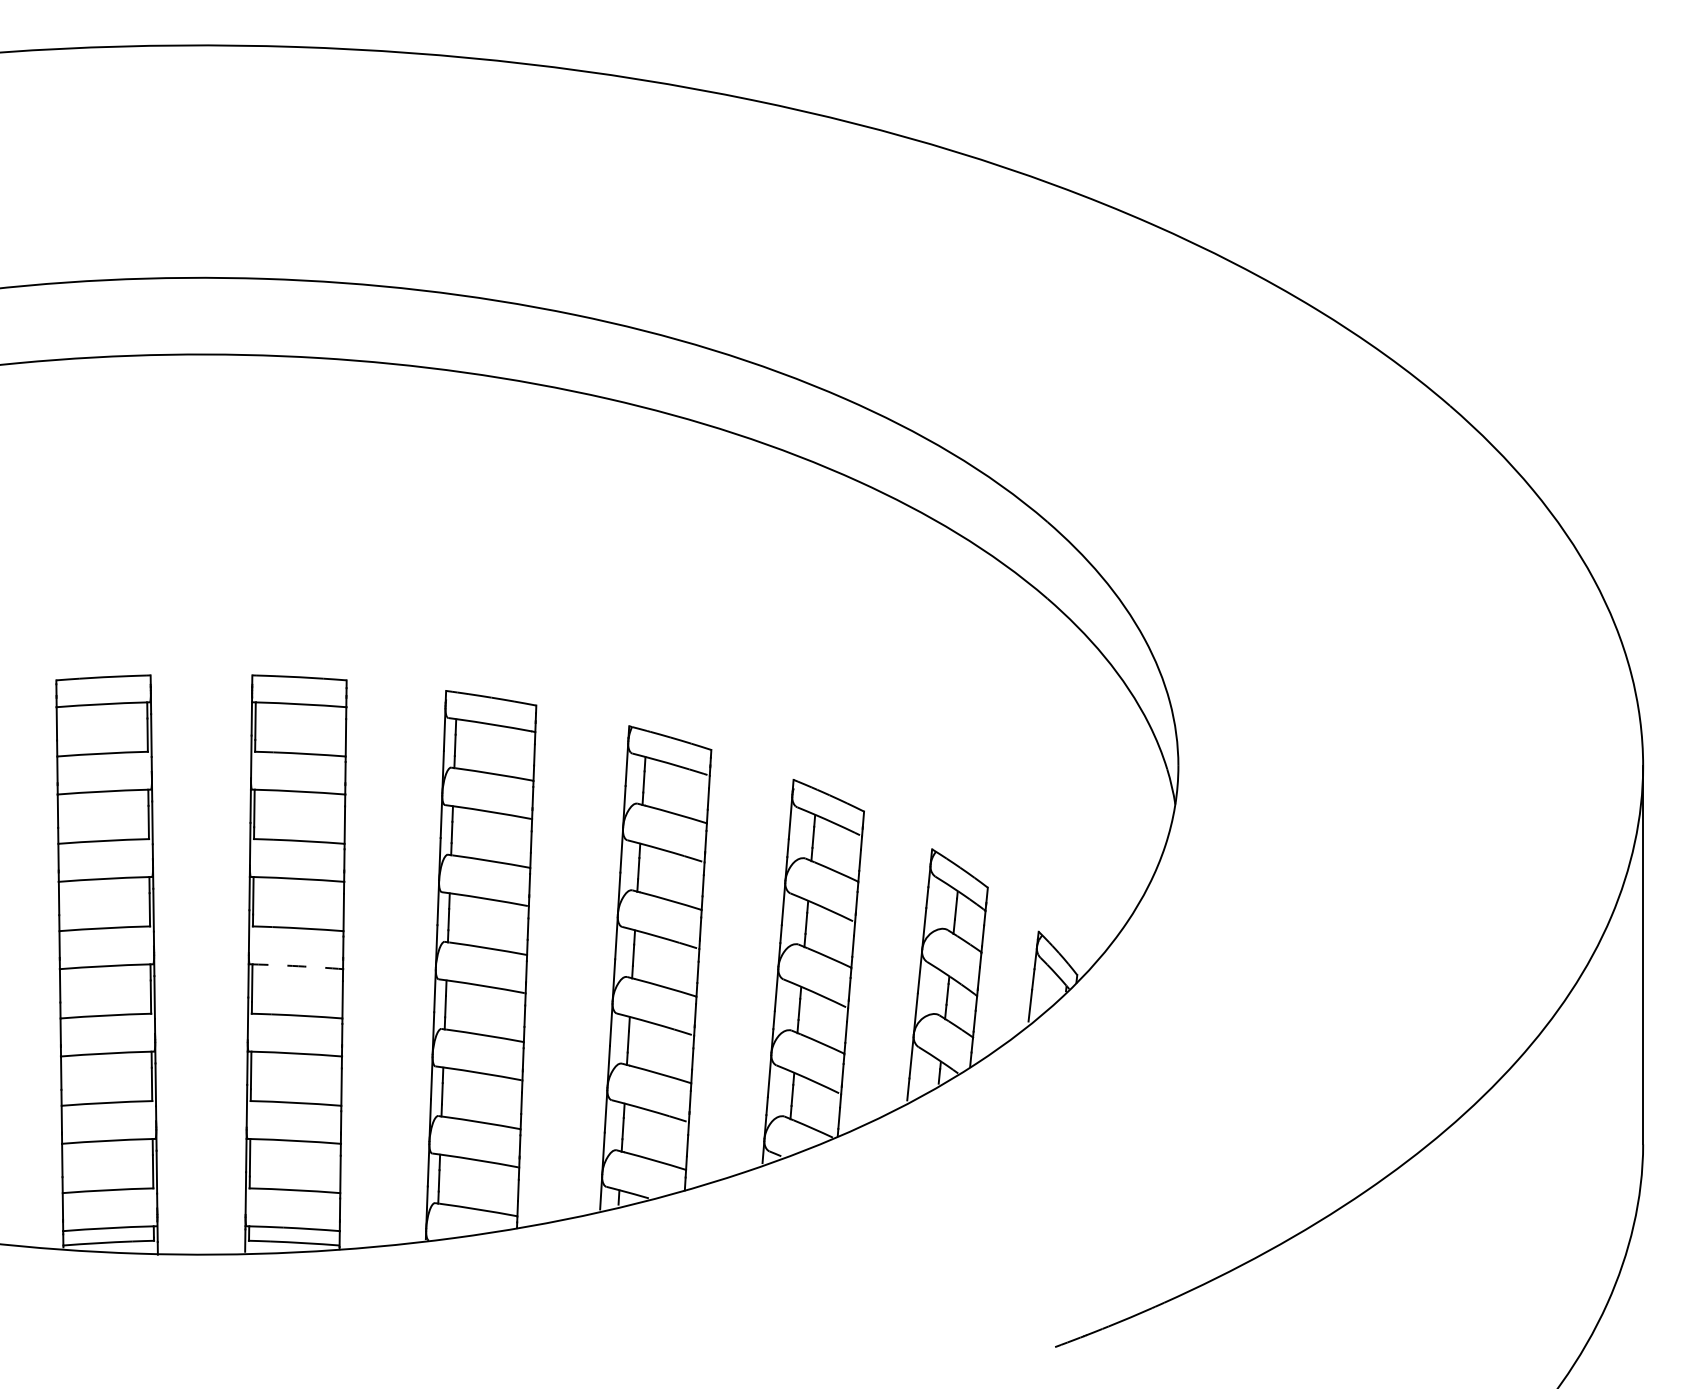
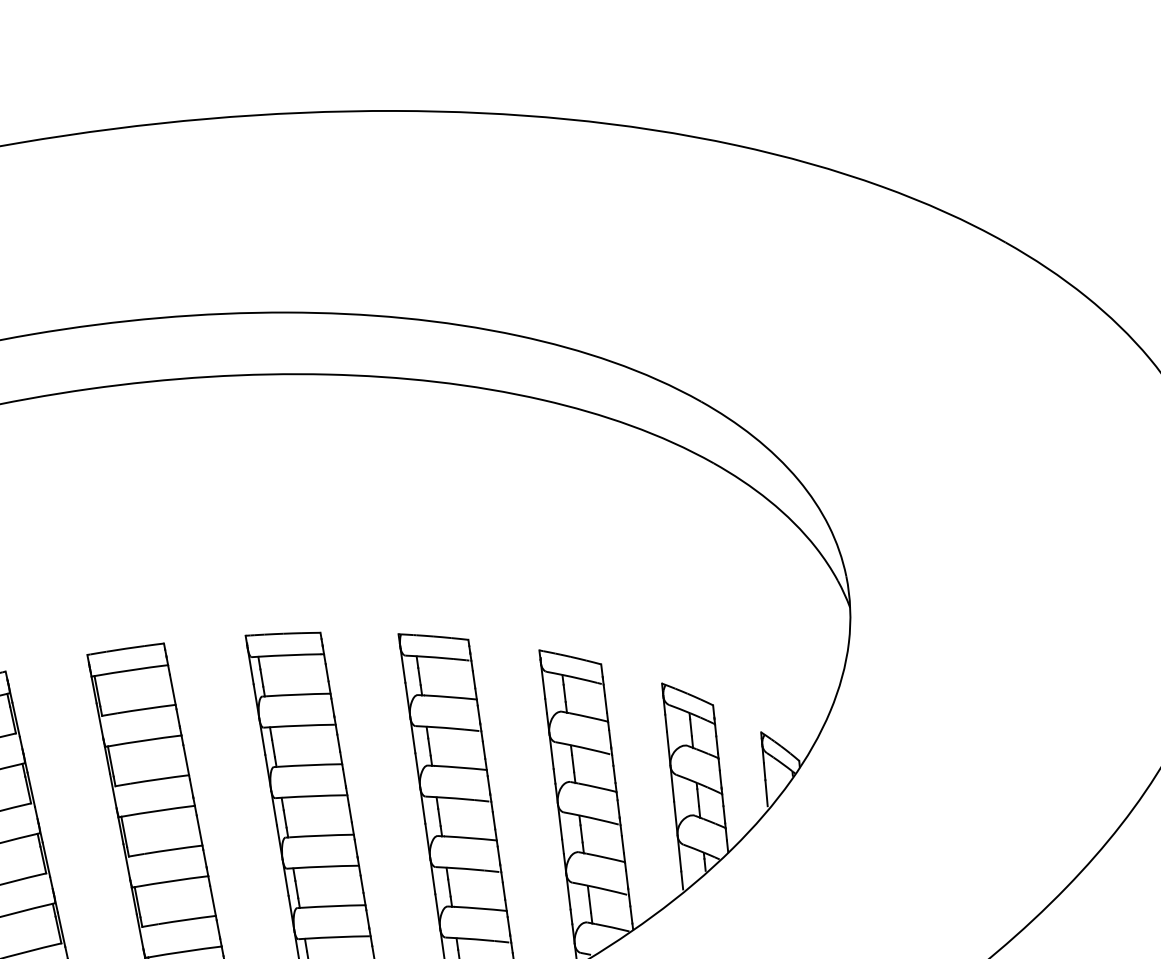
arc: (298, 966) -> (172, 881), dashed -> solid

